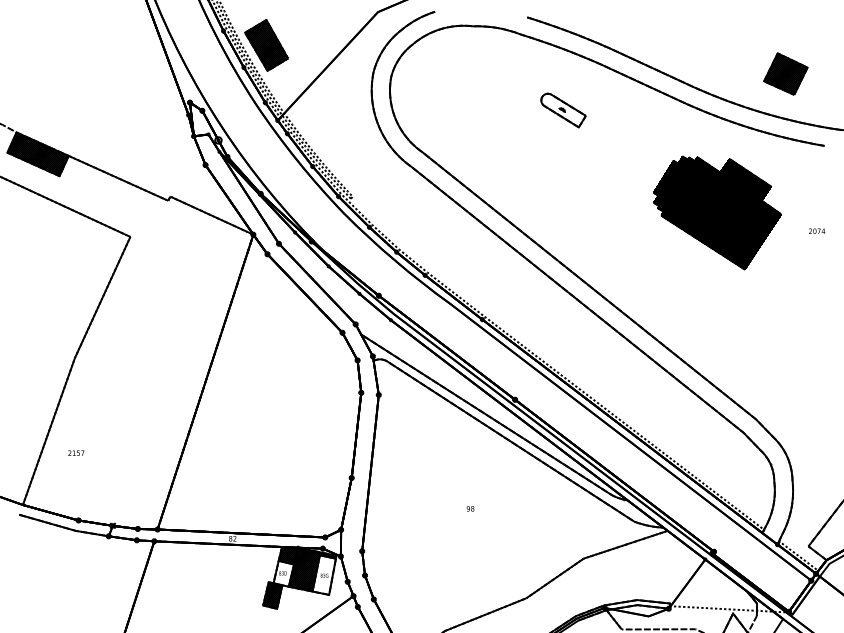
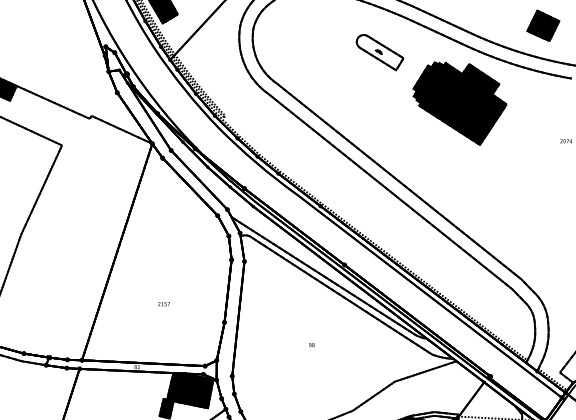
part: (563, 110) -> (380, 52), size x1.43
part: (717, 212) -> (460, 103), moved
text: (76, 452) -> (164, 303), moved
hatch: (283, 573) -> (174, 392), added
hatch: (323, 574) -> (203, 393), added

